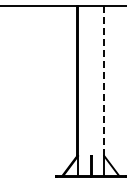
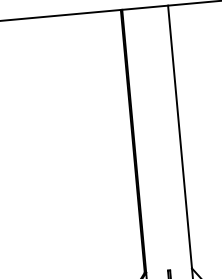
line: (104, 80) -> (180, 136), dashed -> solid

